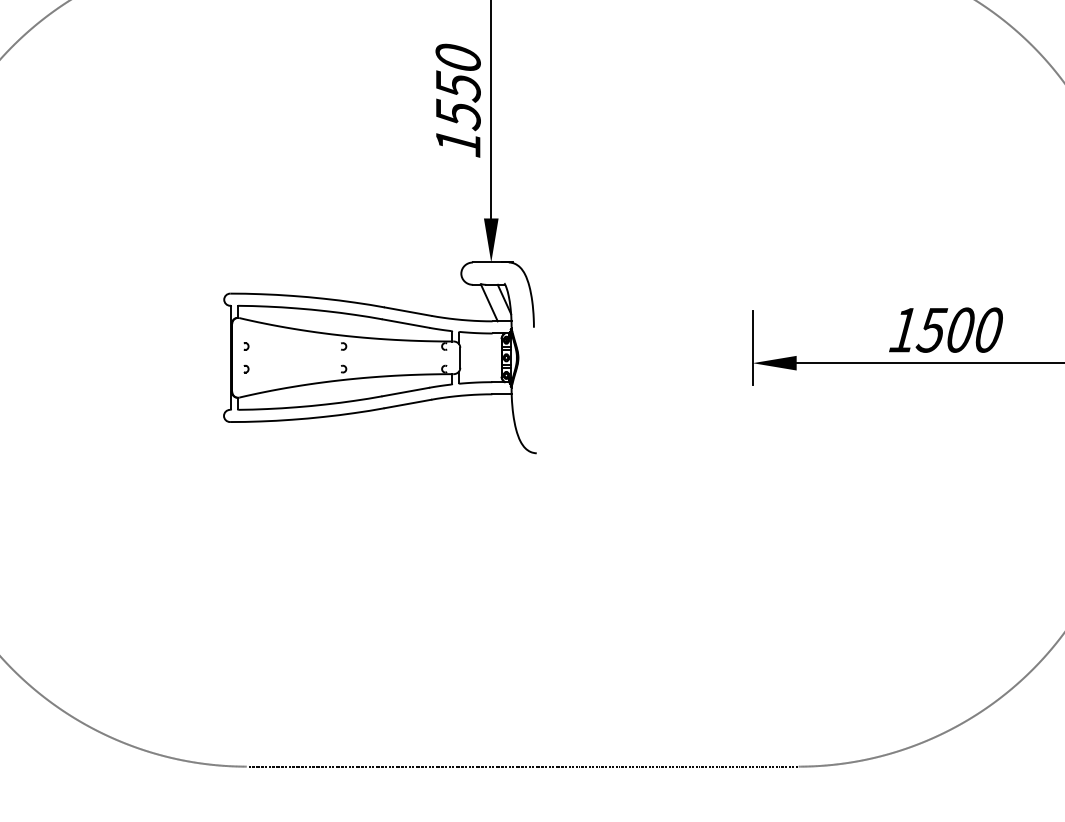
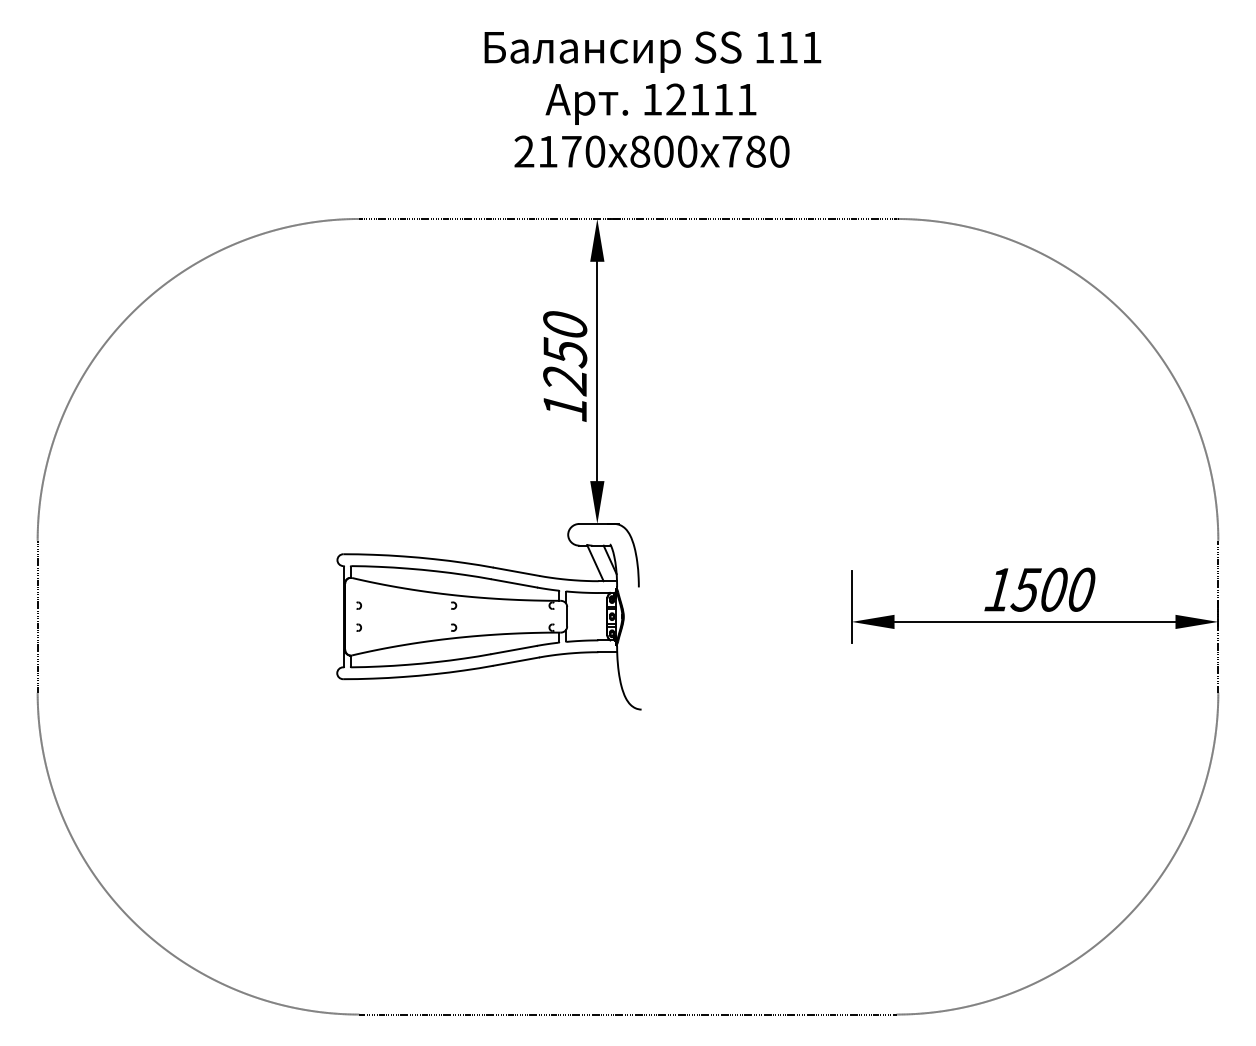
text: (458, 115) -> (565, 380), 1550 -> 1250

